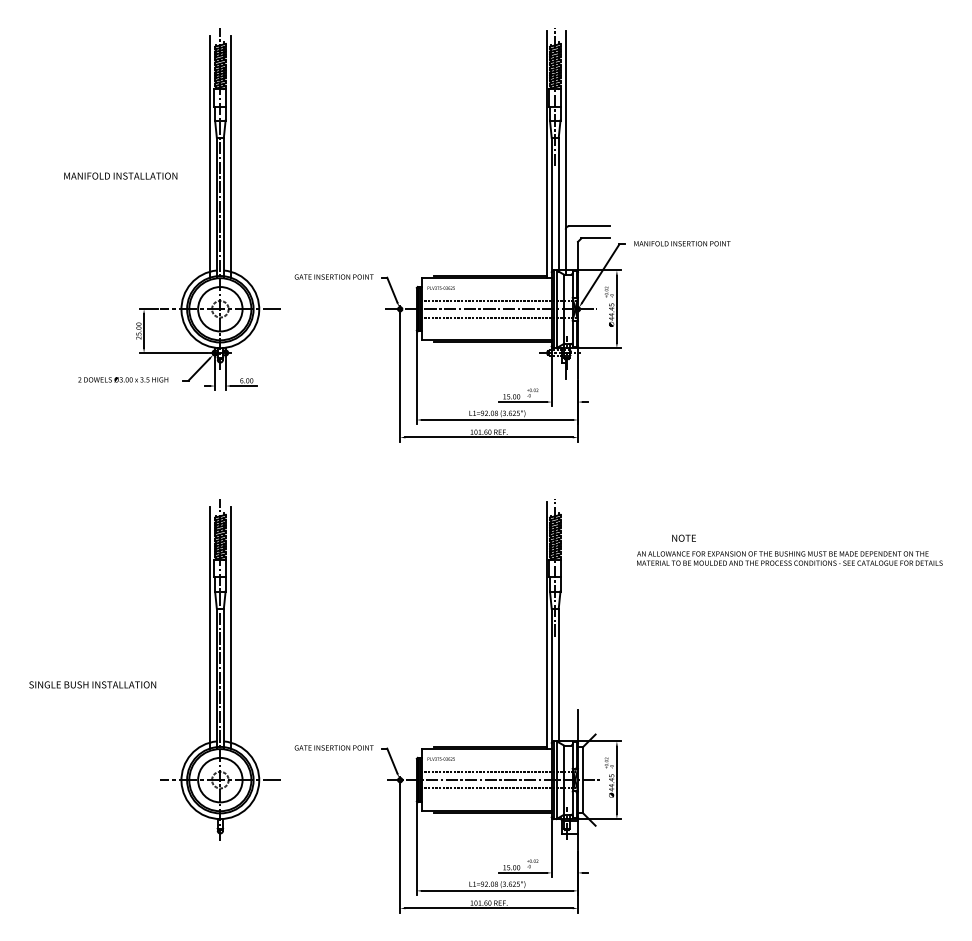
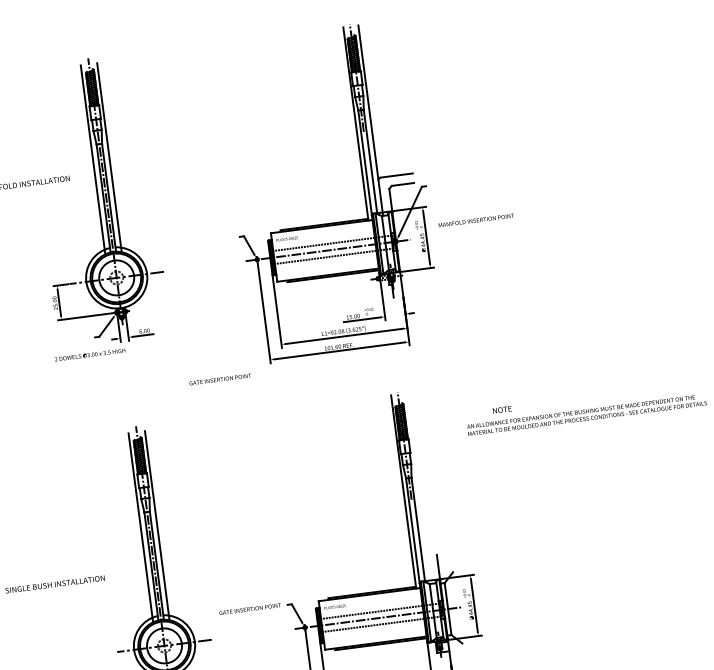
text: (682, 243) -> (476, 220), moved
text: (333, 276) -> (219, 379), moved
text: (123, 379) -> (90, 354), moved

